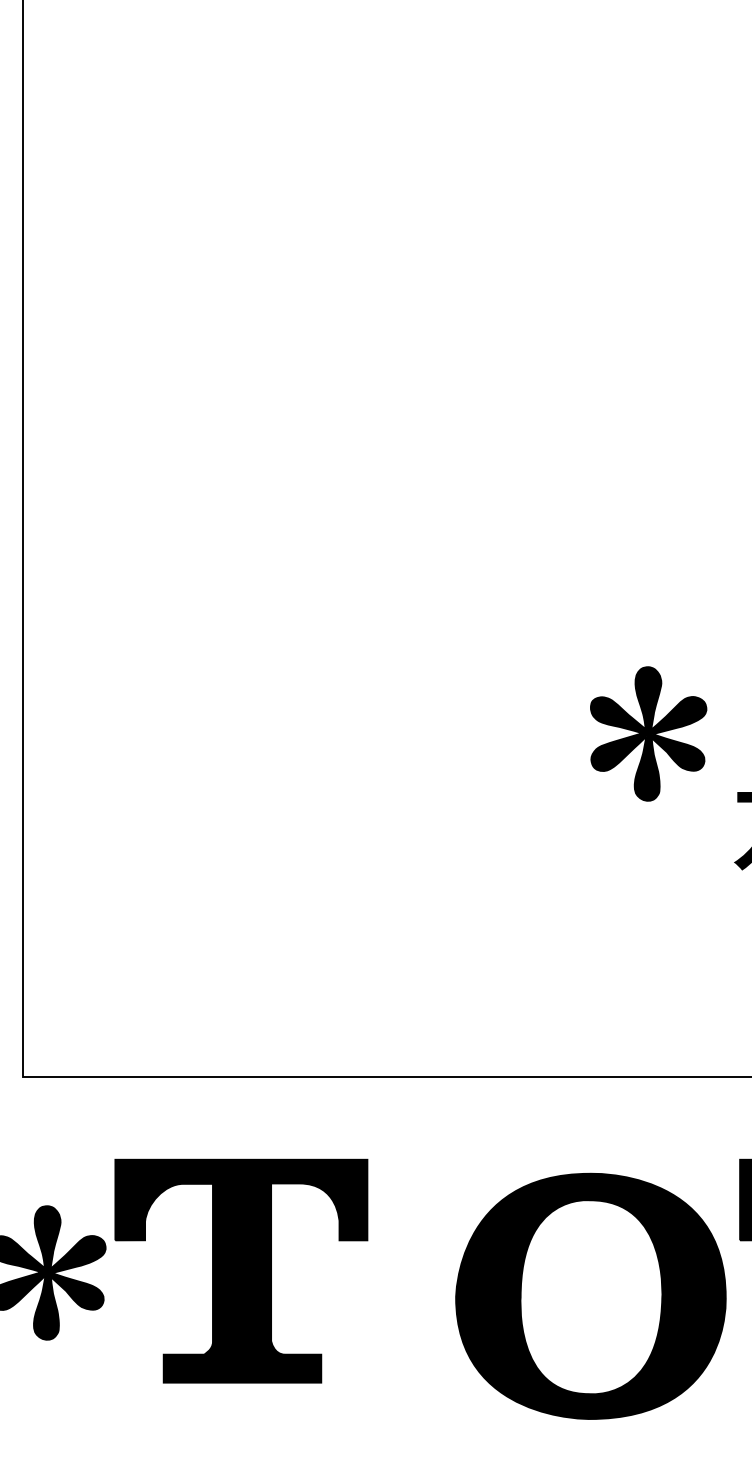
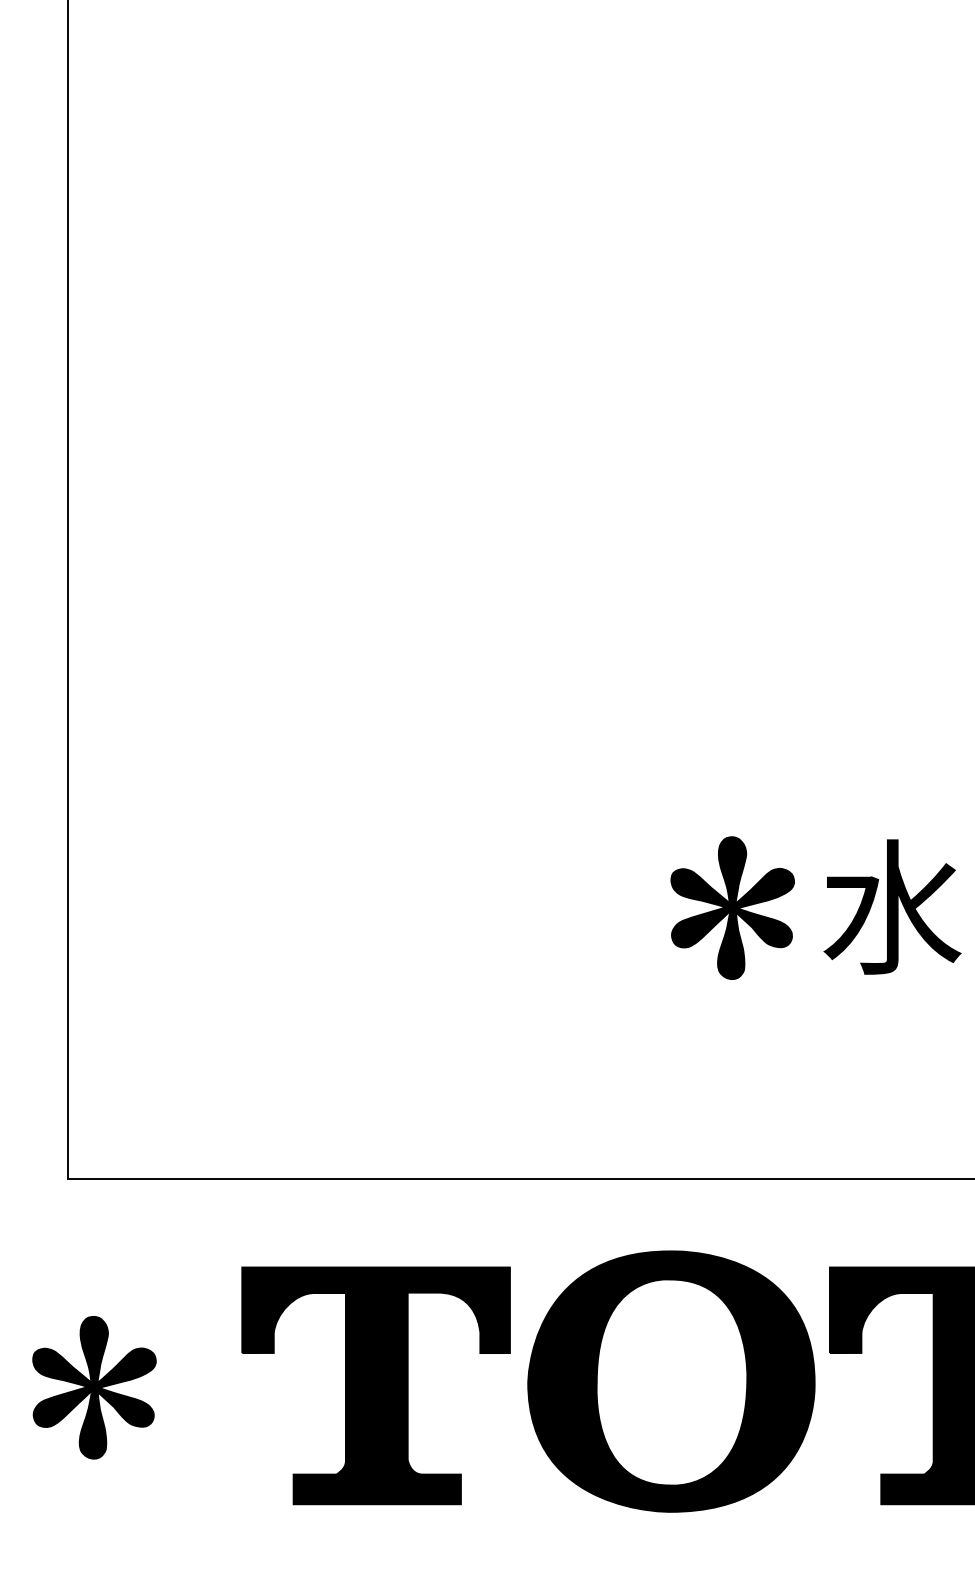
part: (648, 733) -> (732, 907), moved
part: (240, 1270) -> (375, 1385), moved
part: (590, 1296) -> (671, 1381), moved

